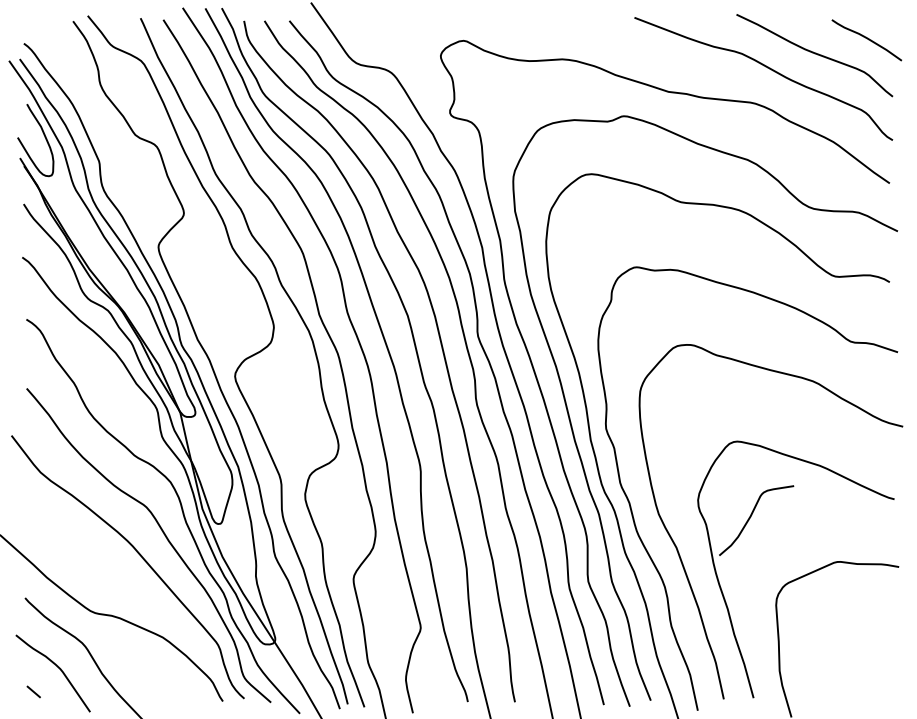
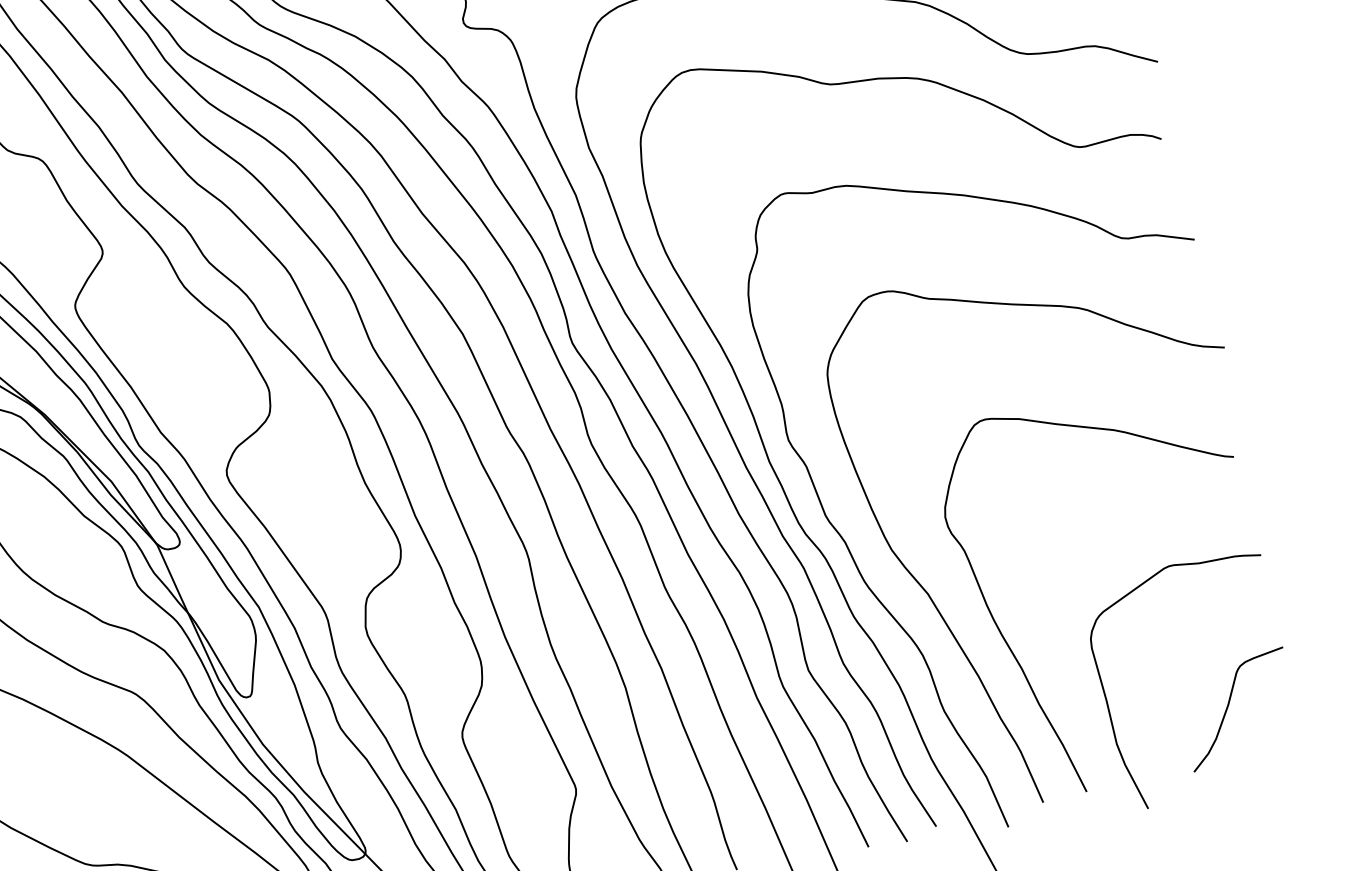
curve: (751, 517) -> (1229, 706), moved

